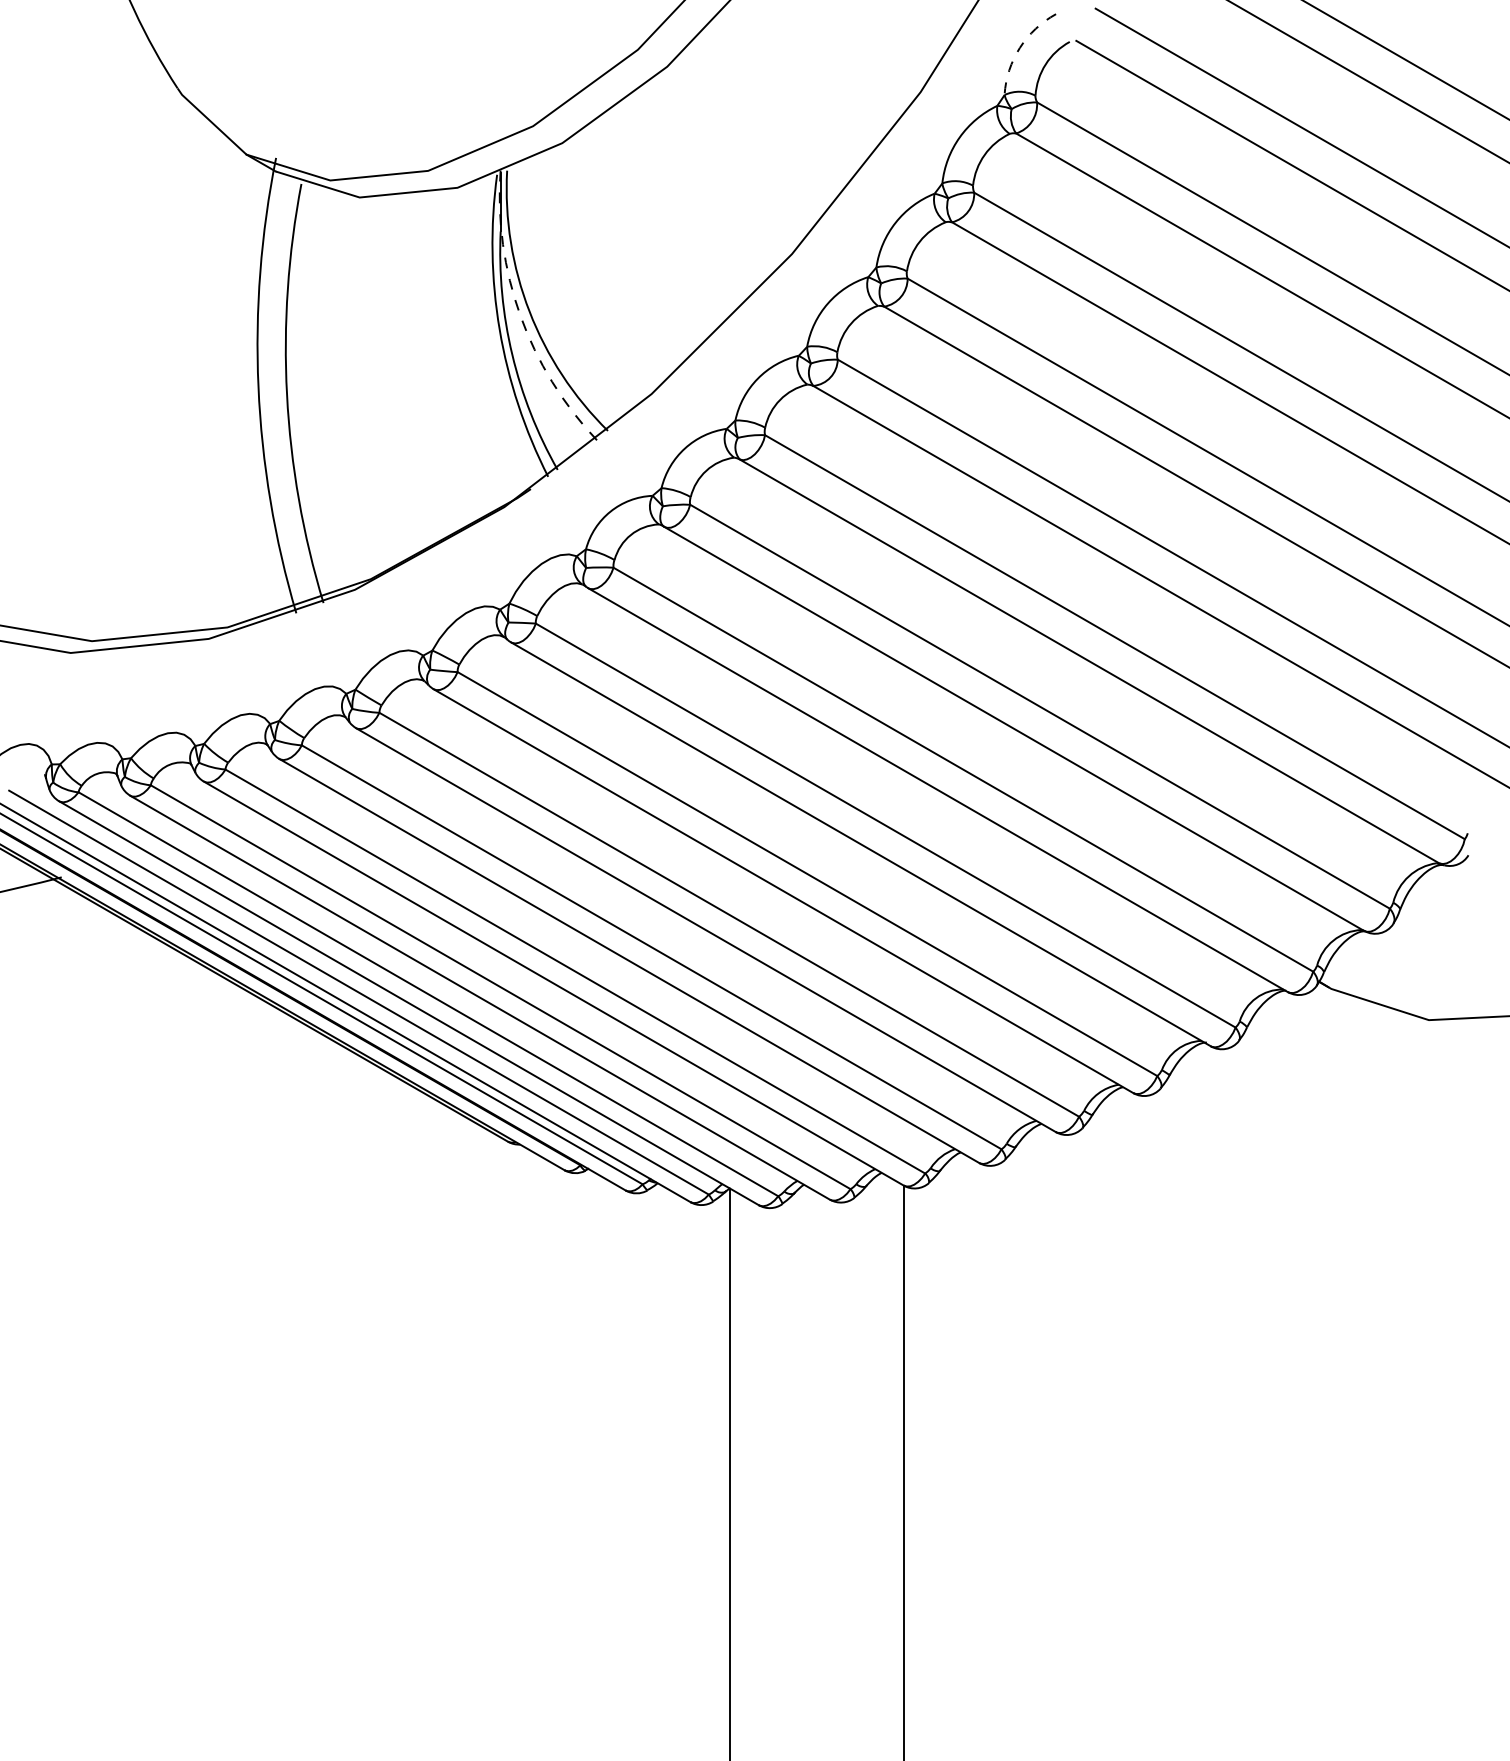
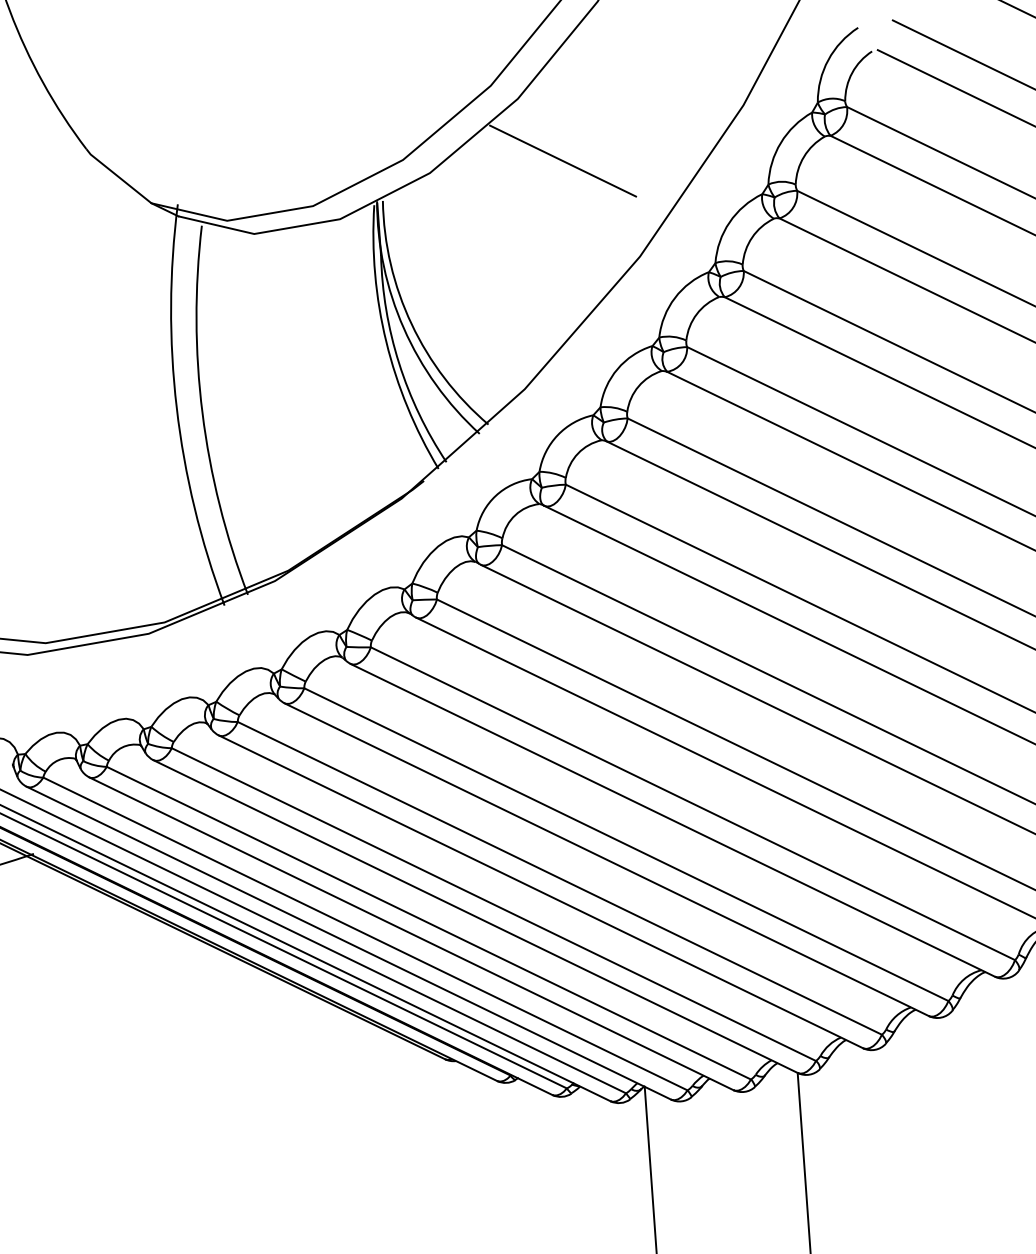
arc: (1019, 47) -> (828, 59), dashed -> solid
line: (712, 140) -> (562, 161), added
arc: (520, 315) -> (403, 328), dashed -> solid

